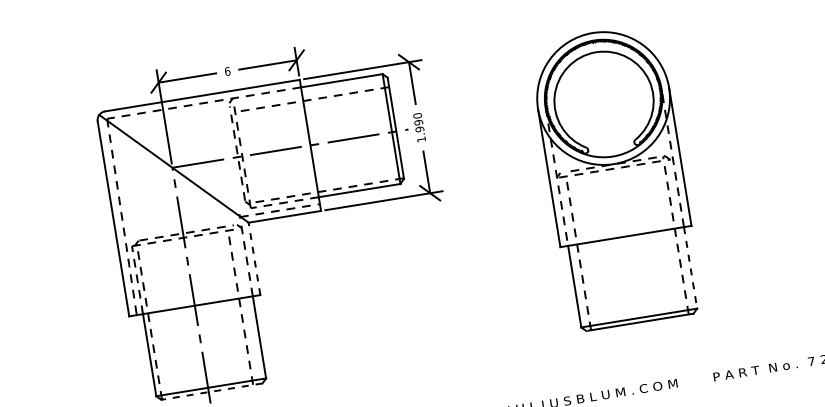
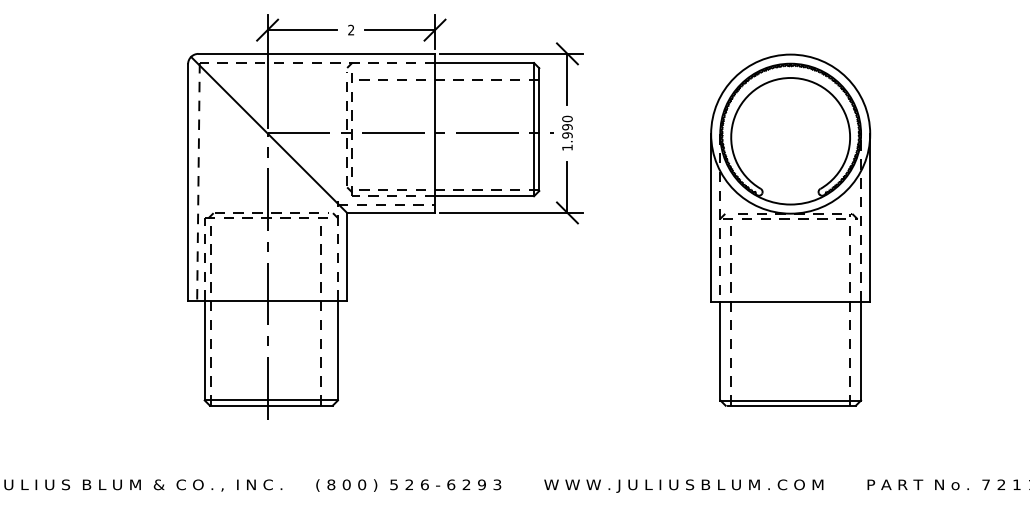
text: (227, 70) -> (351, 29), 6 -> 2
line: (254, 258) -> (347, 256), dashed -> solid
line: (690, 268) -> (861, 351), dashed -> solid
line: (211, 391) -> (270, 405), dashed -> solid

